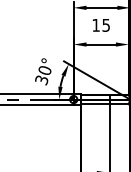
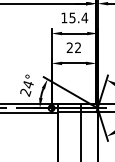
text: (100, 24) -> (73, 47), 15 -> 22
text: (42, 75) -> (26, 88), 30° -> 24°

